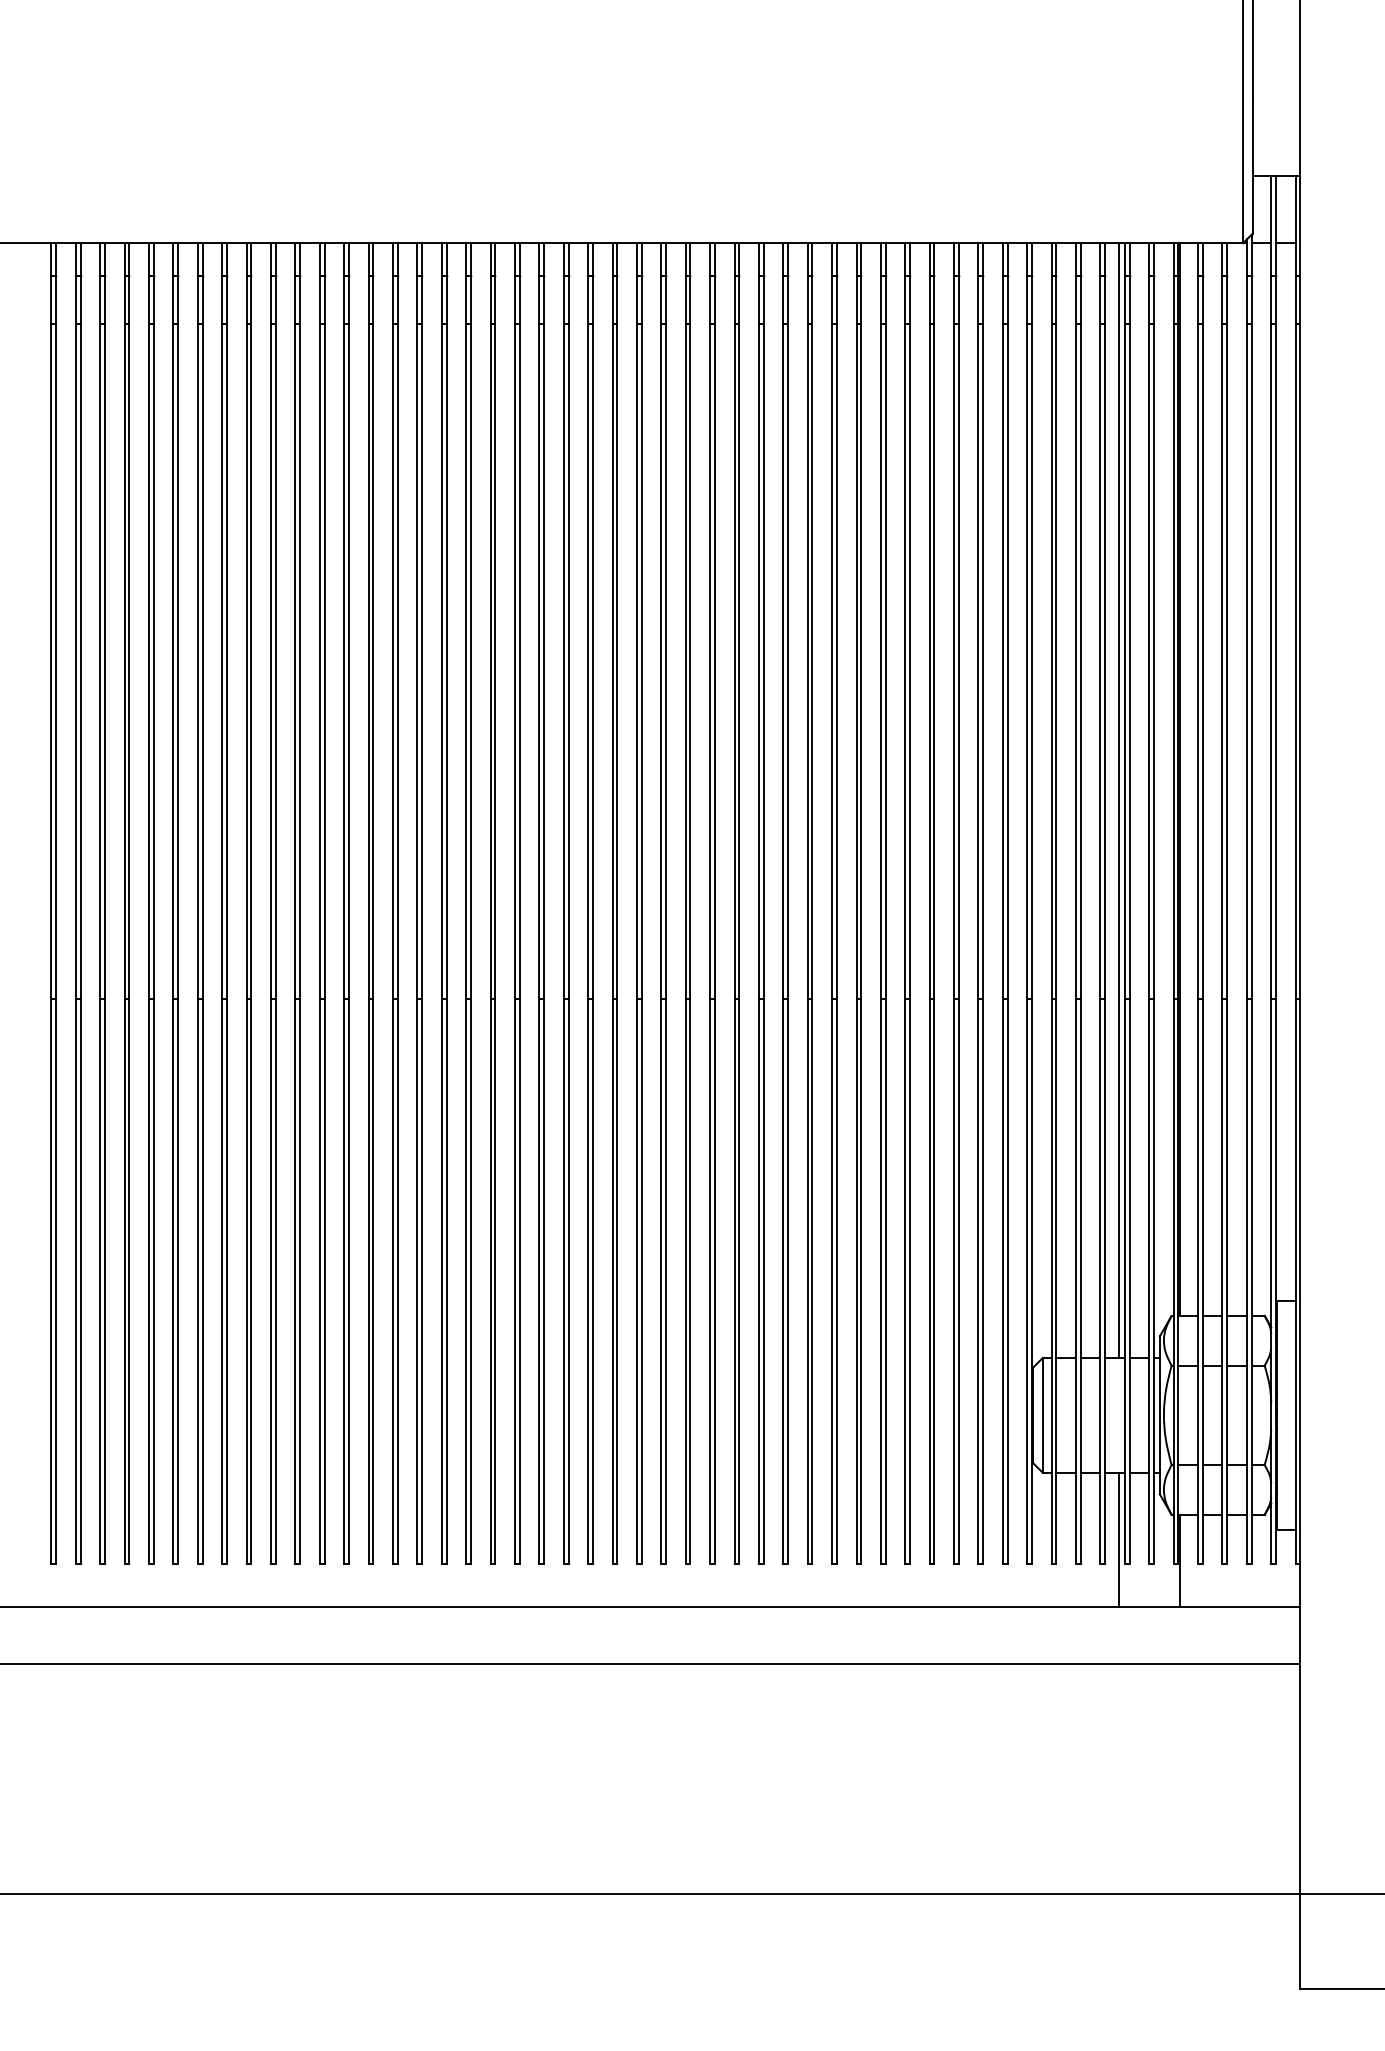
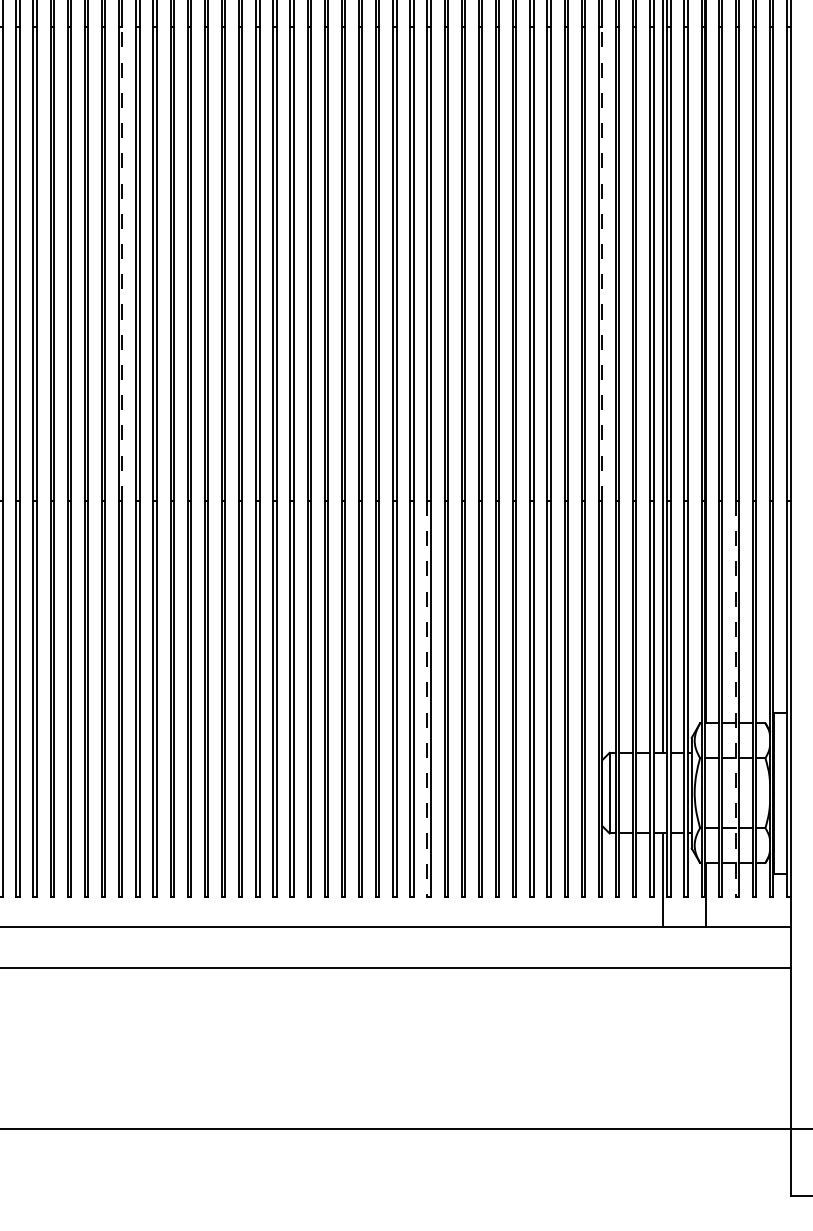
line: (348, 661) -> (122, 263), solid -> dashed
line: (1032, 661) -> (602, 263), solid -> dashed
line: (783, 1281) -> (427, 699), solid -> dashed
line: (1222, 1281) -> (735, 699), solid -> dashed

